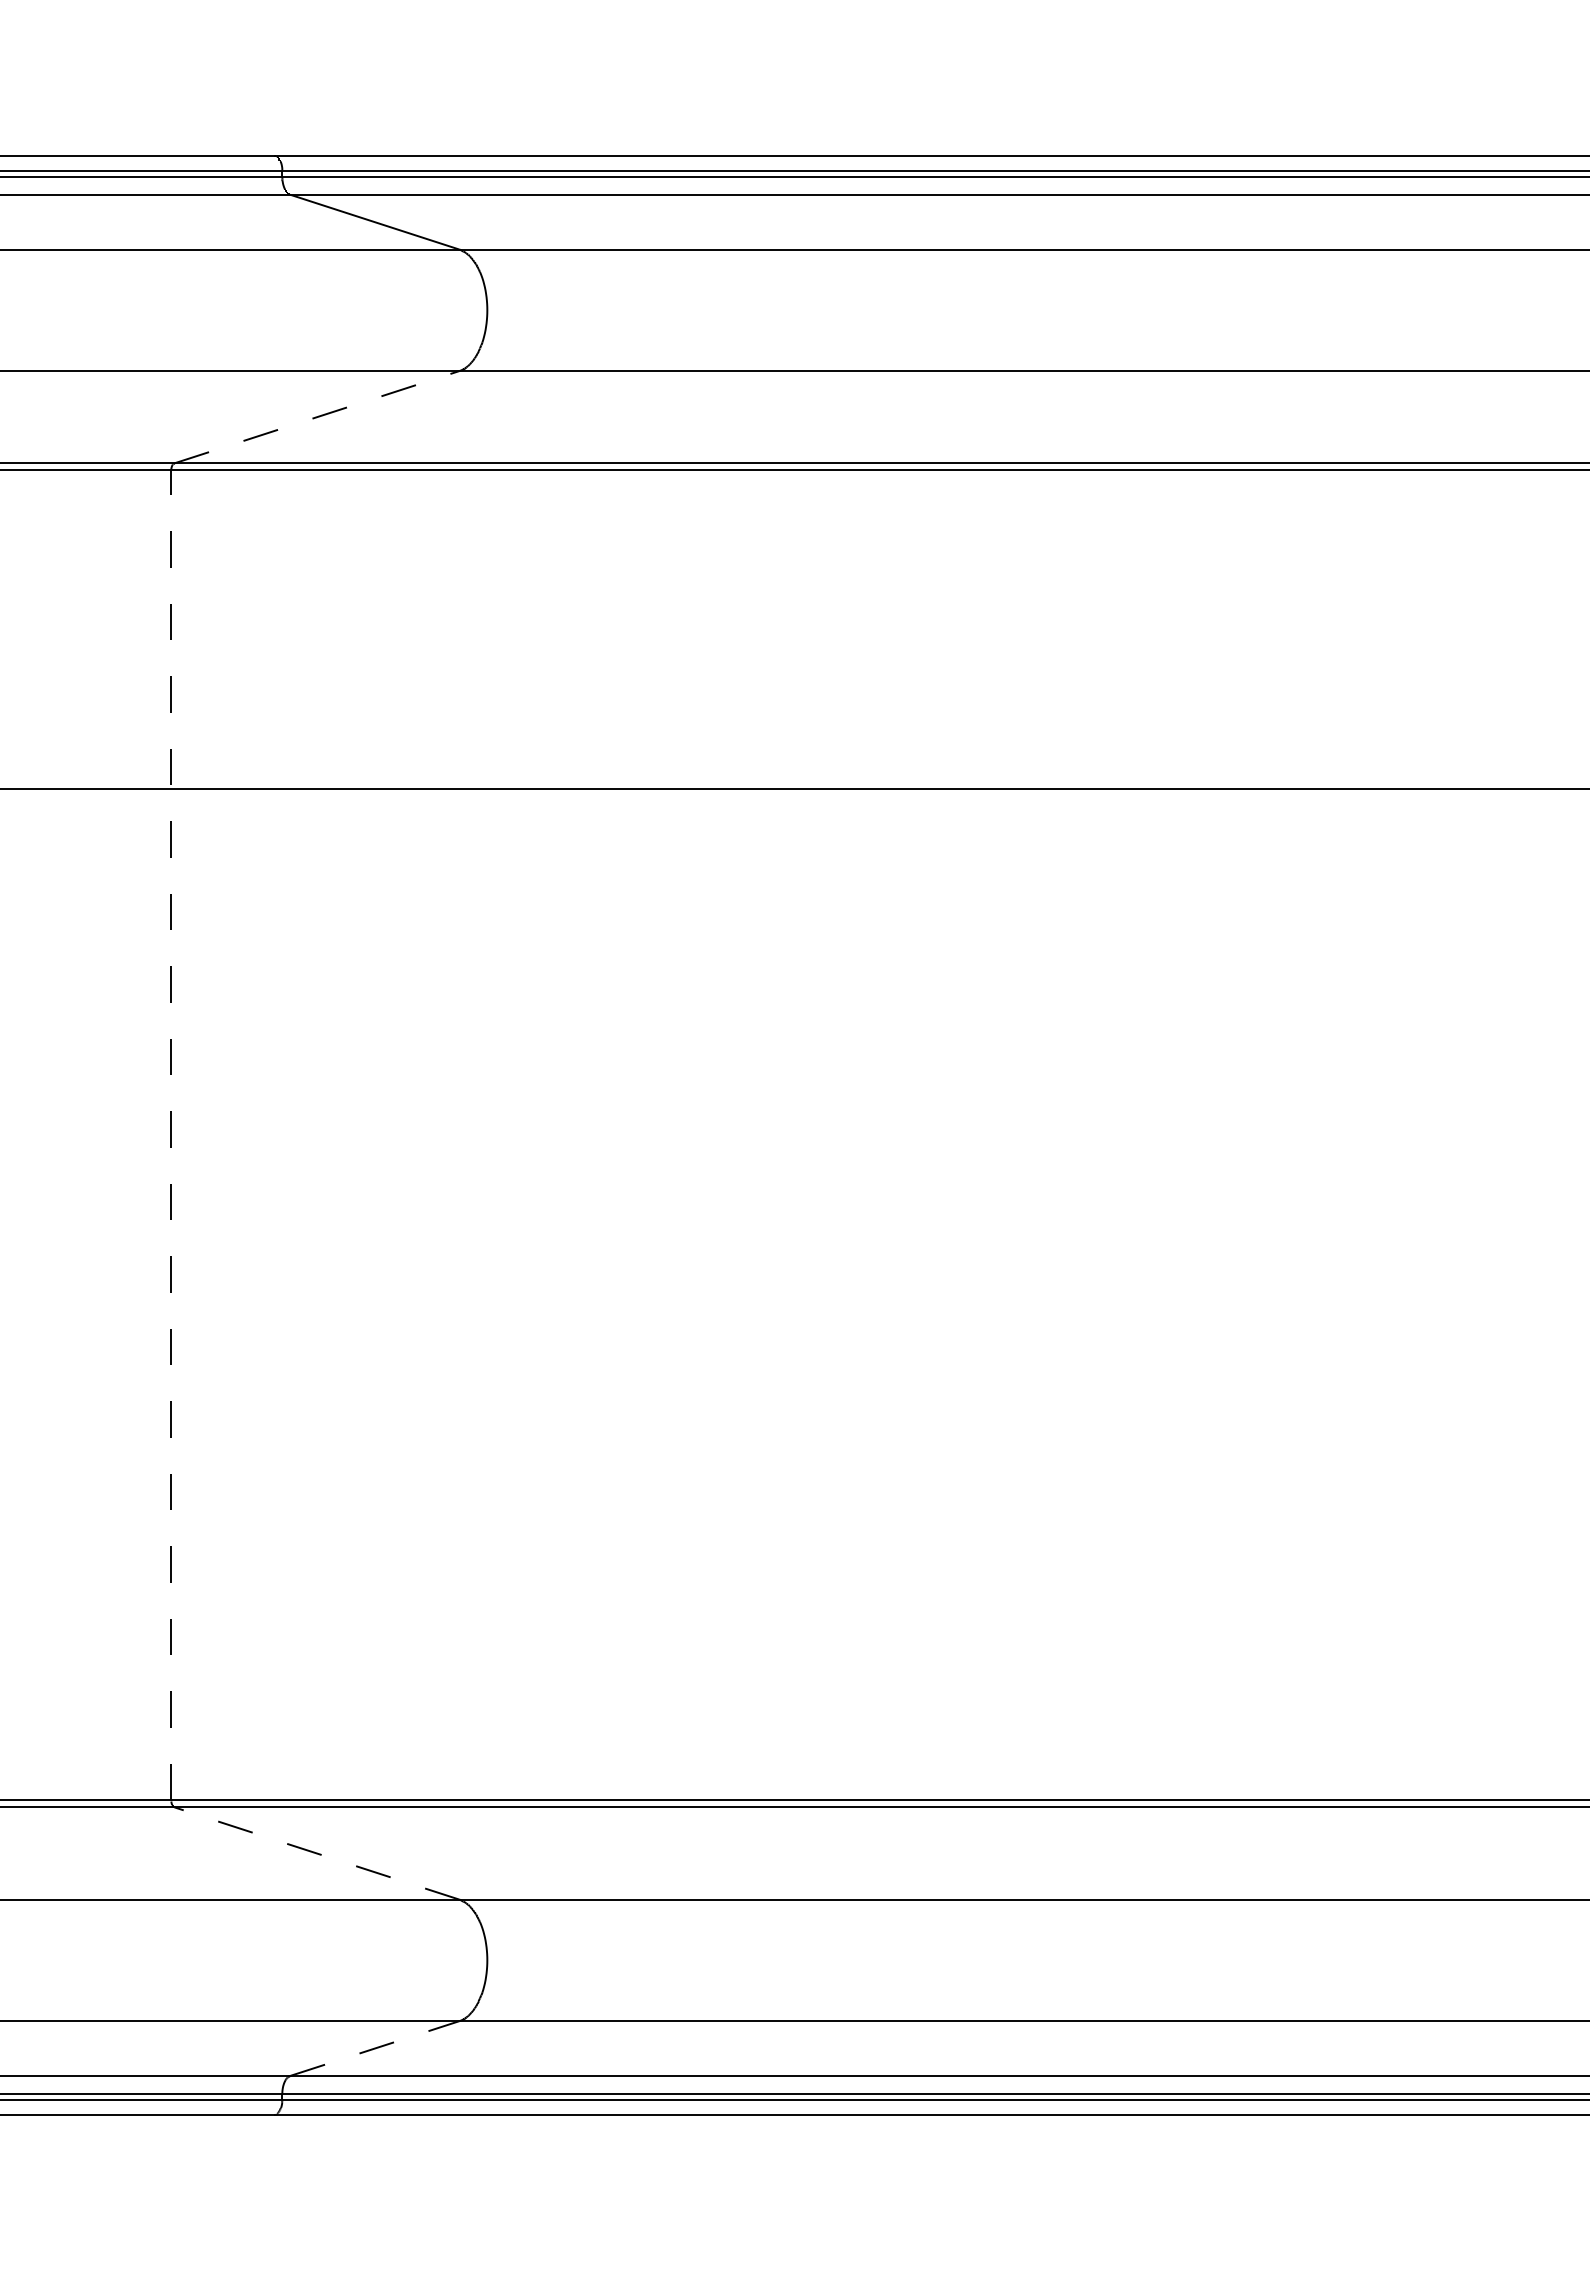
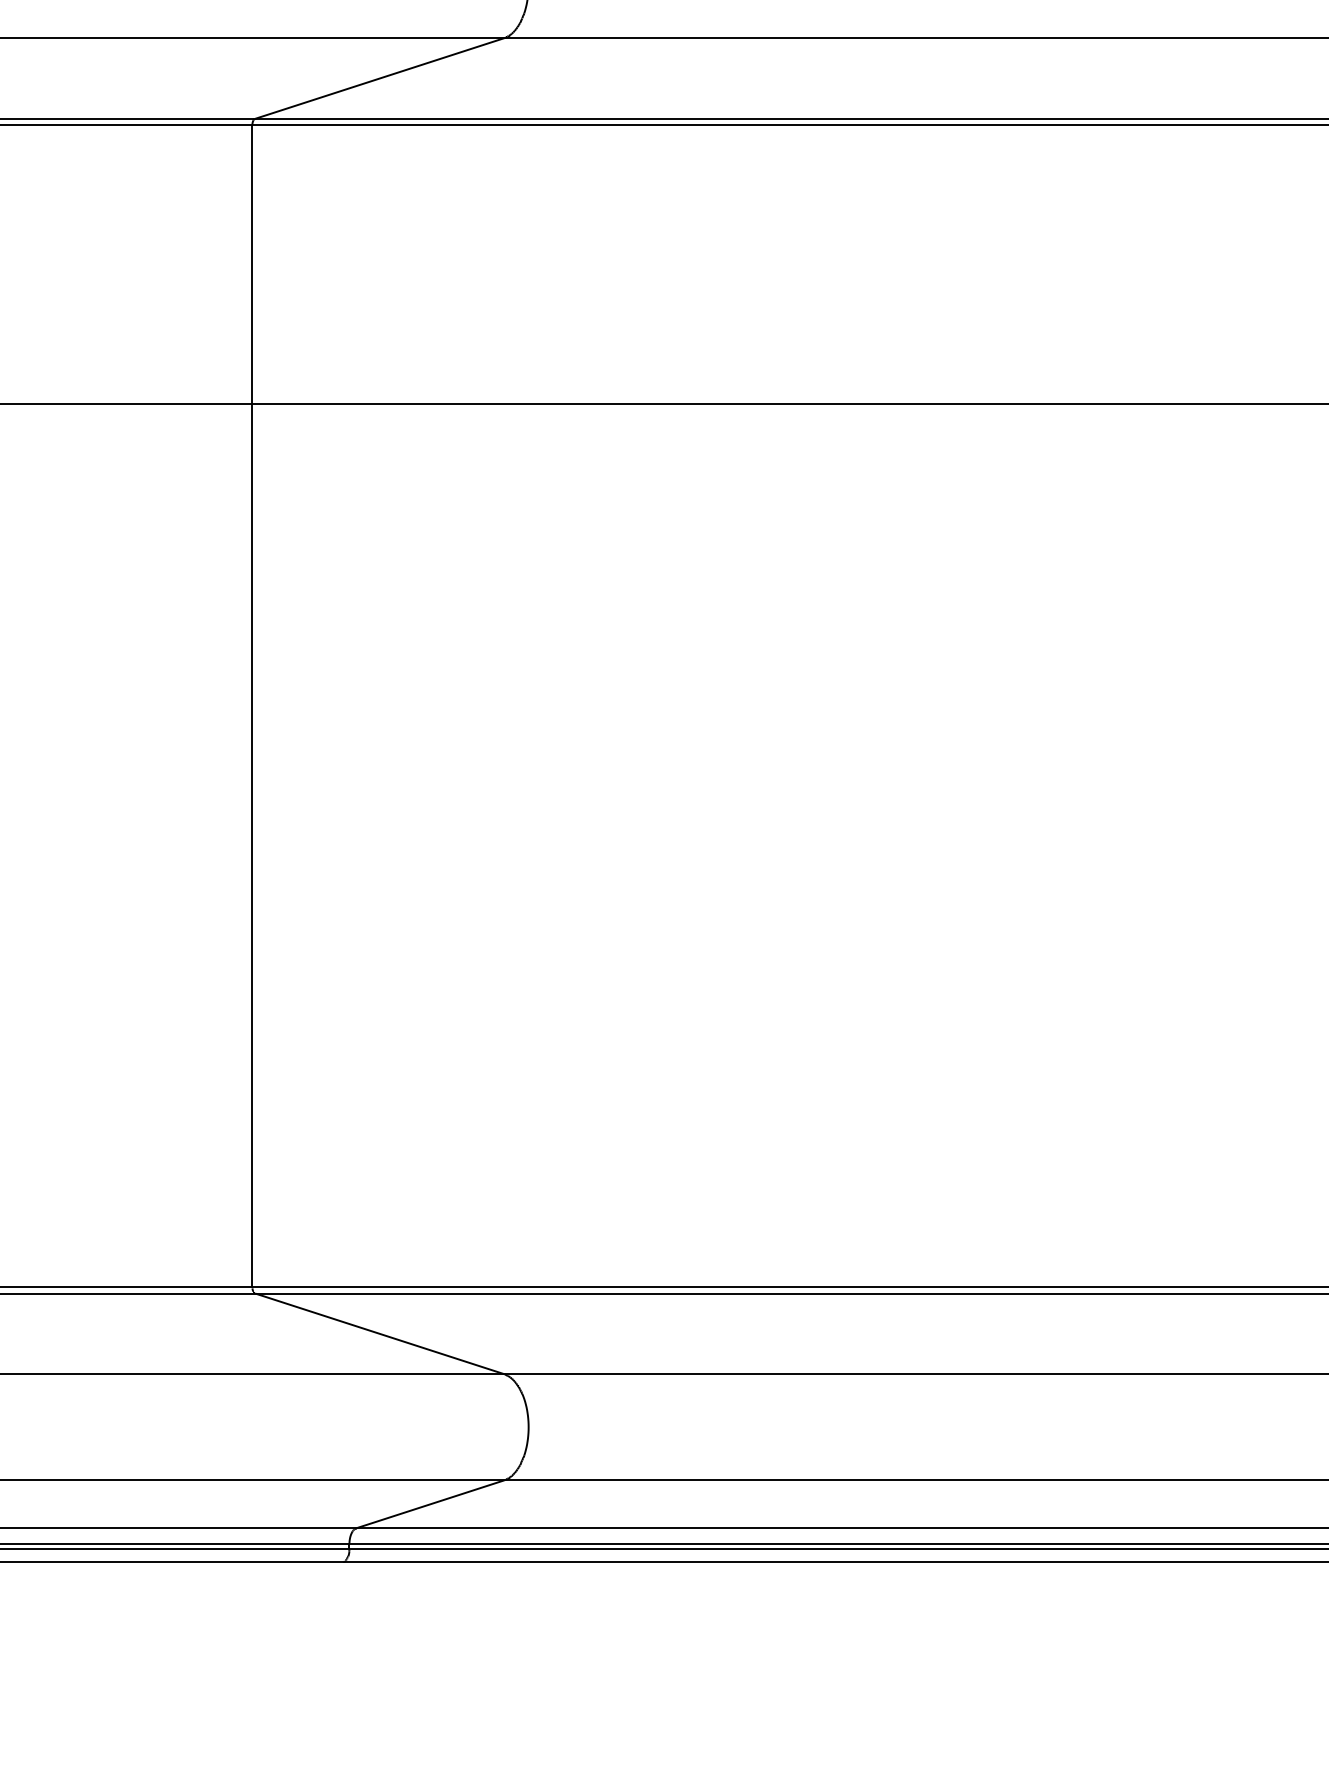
line: (317, 417) -> (380, 78), dashed -> solid
line: (171, 1135) -> (252, 706), dashed -> solid
line: (317, 1853) -> (380, 1333), dashed -> solid
line: (375, 2048) -> (430, 1504), dashed -> solid

